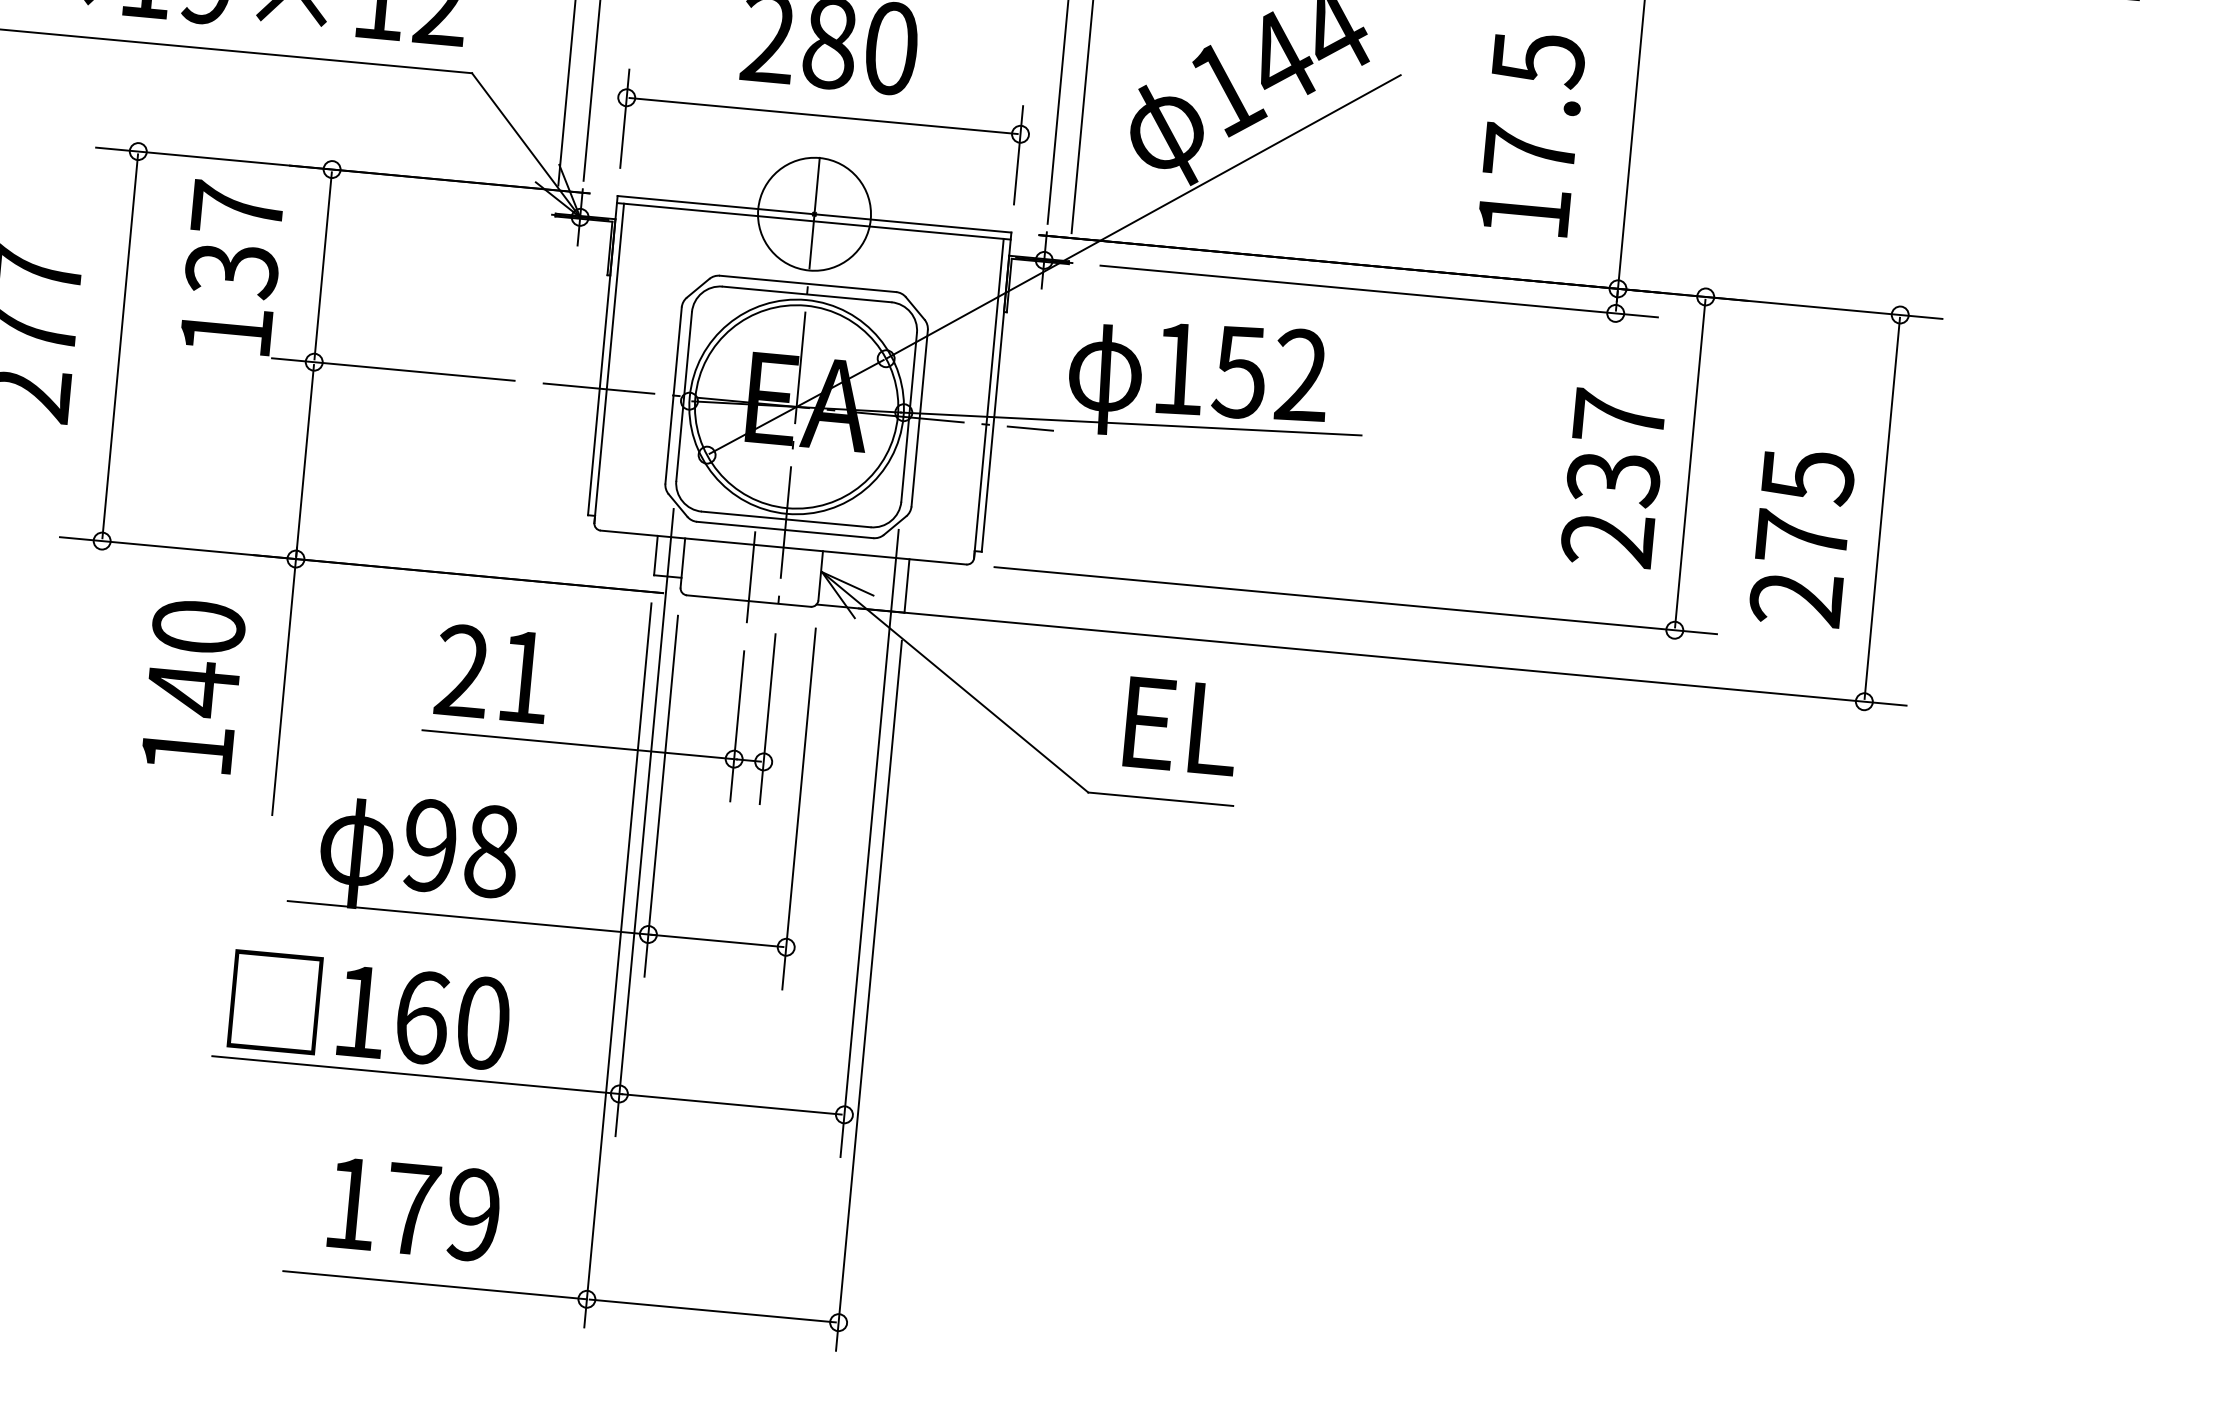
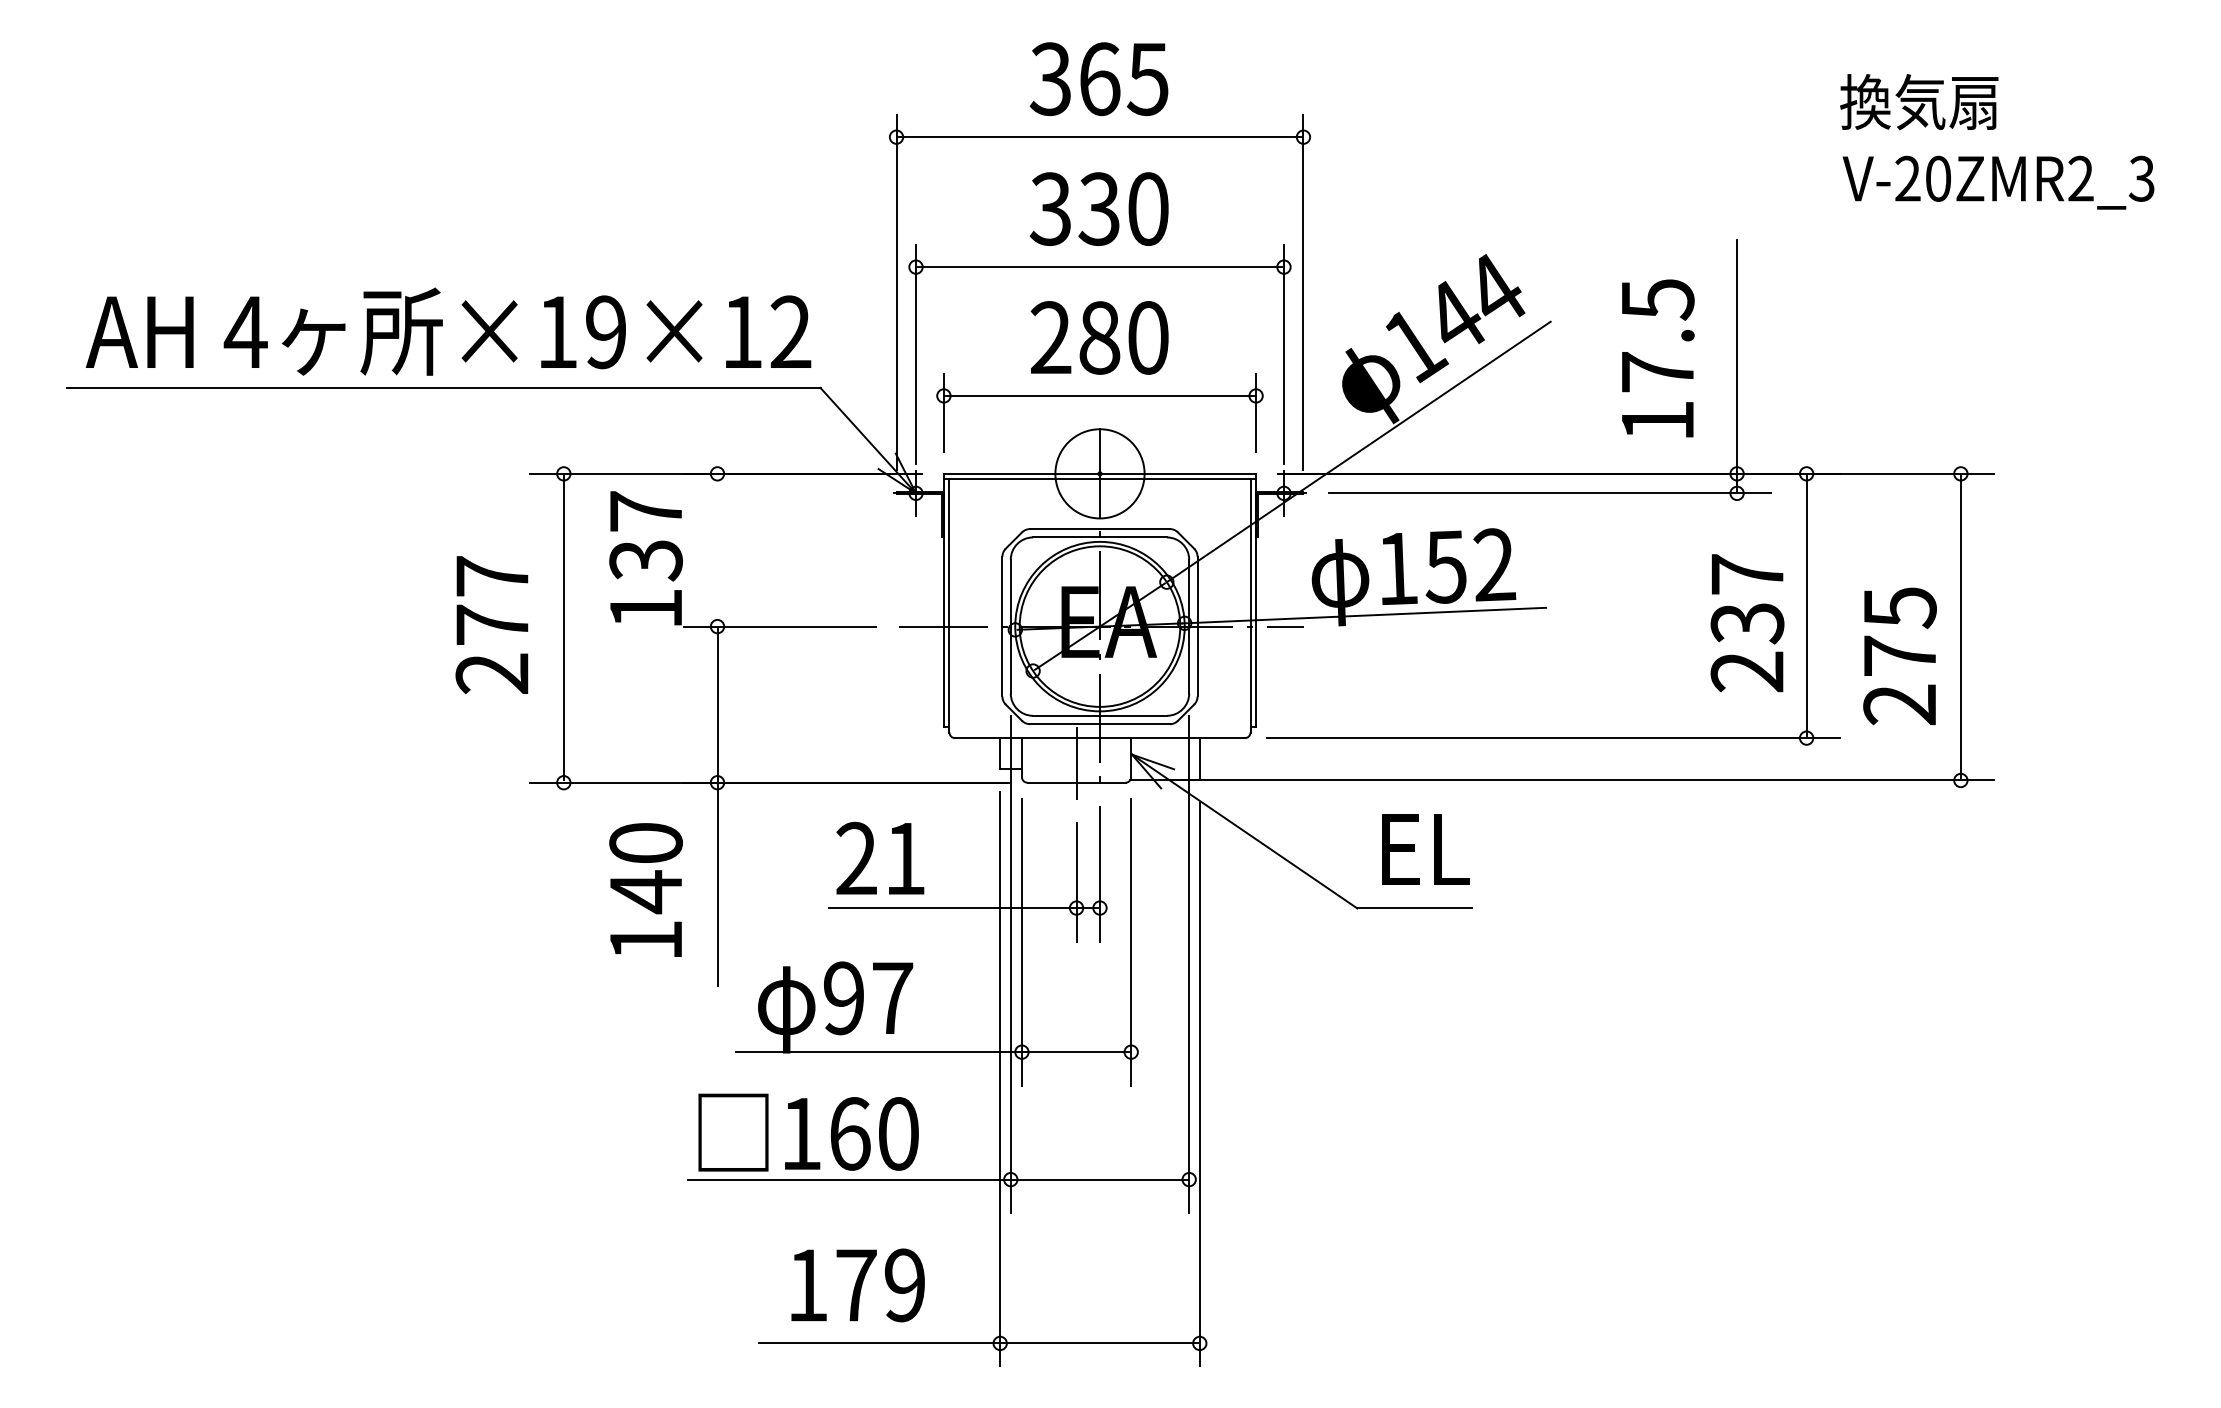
line: (323, 266) -> (717, 550), removed
text: (491, 851) -> (892, 998), 98 -> 97

